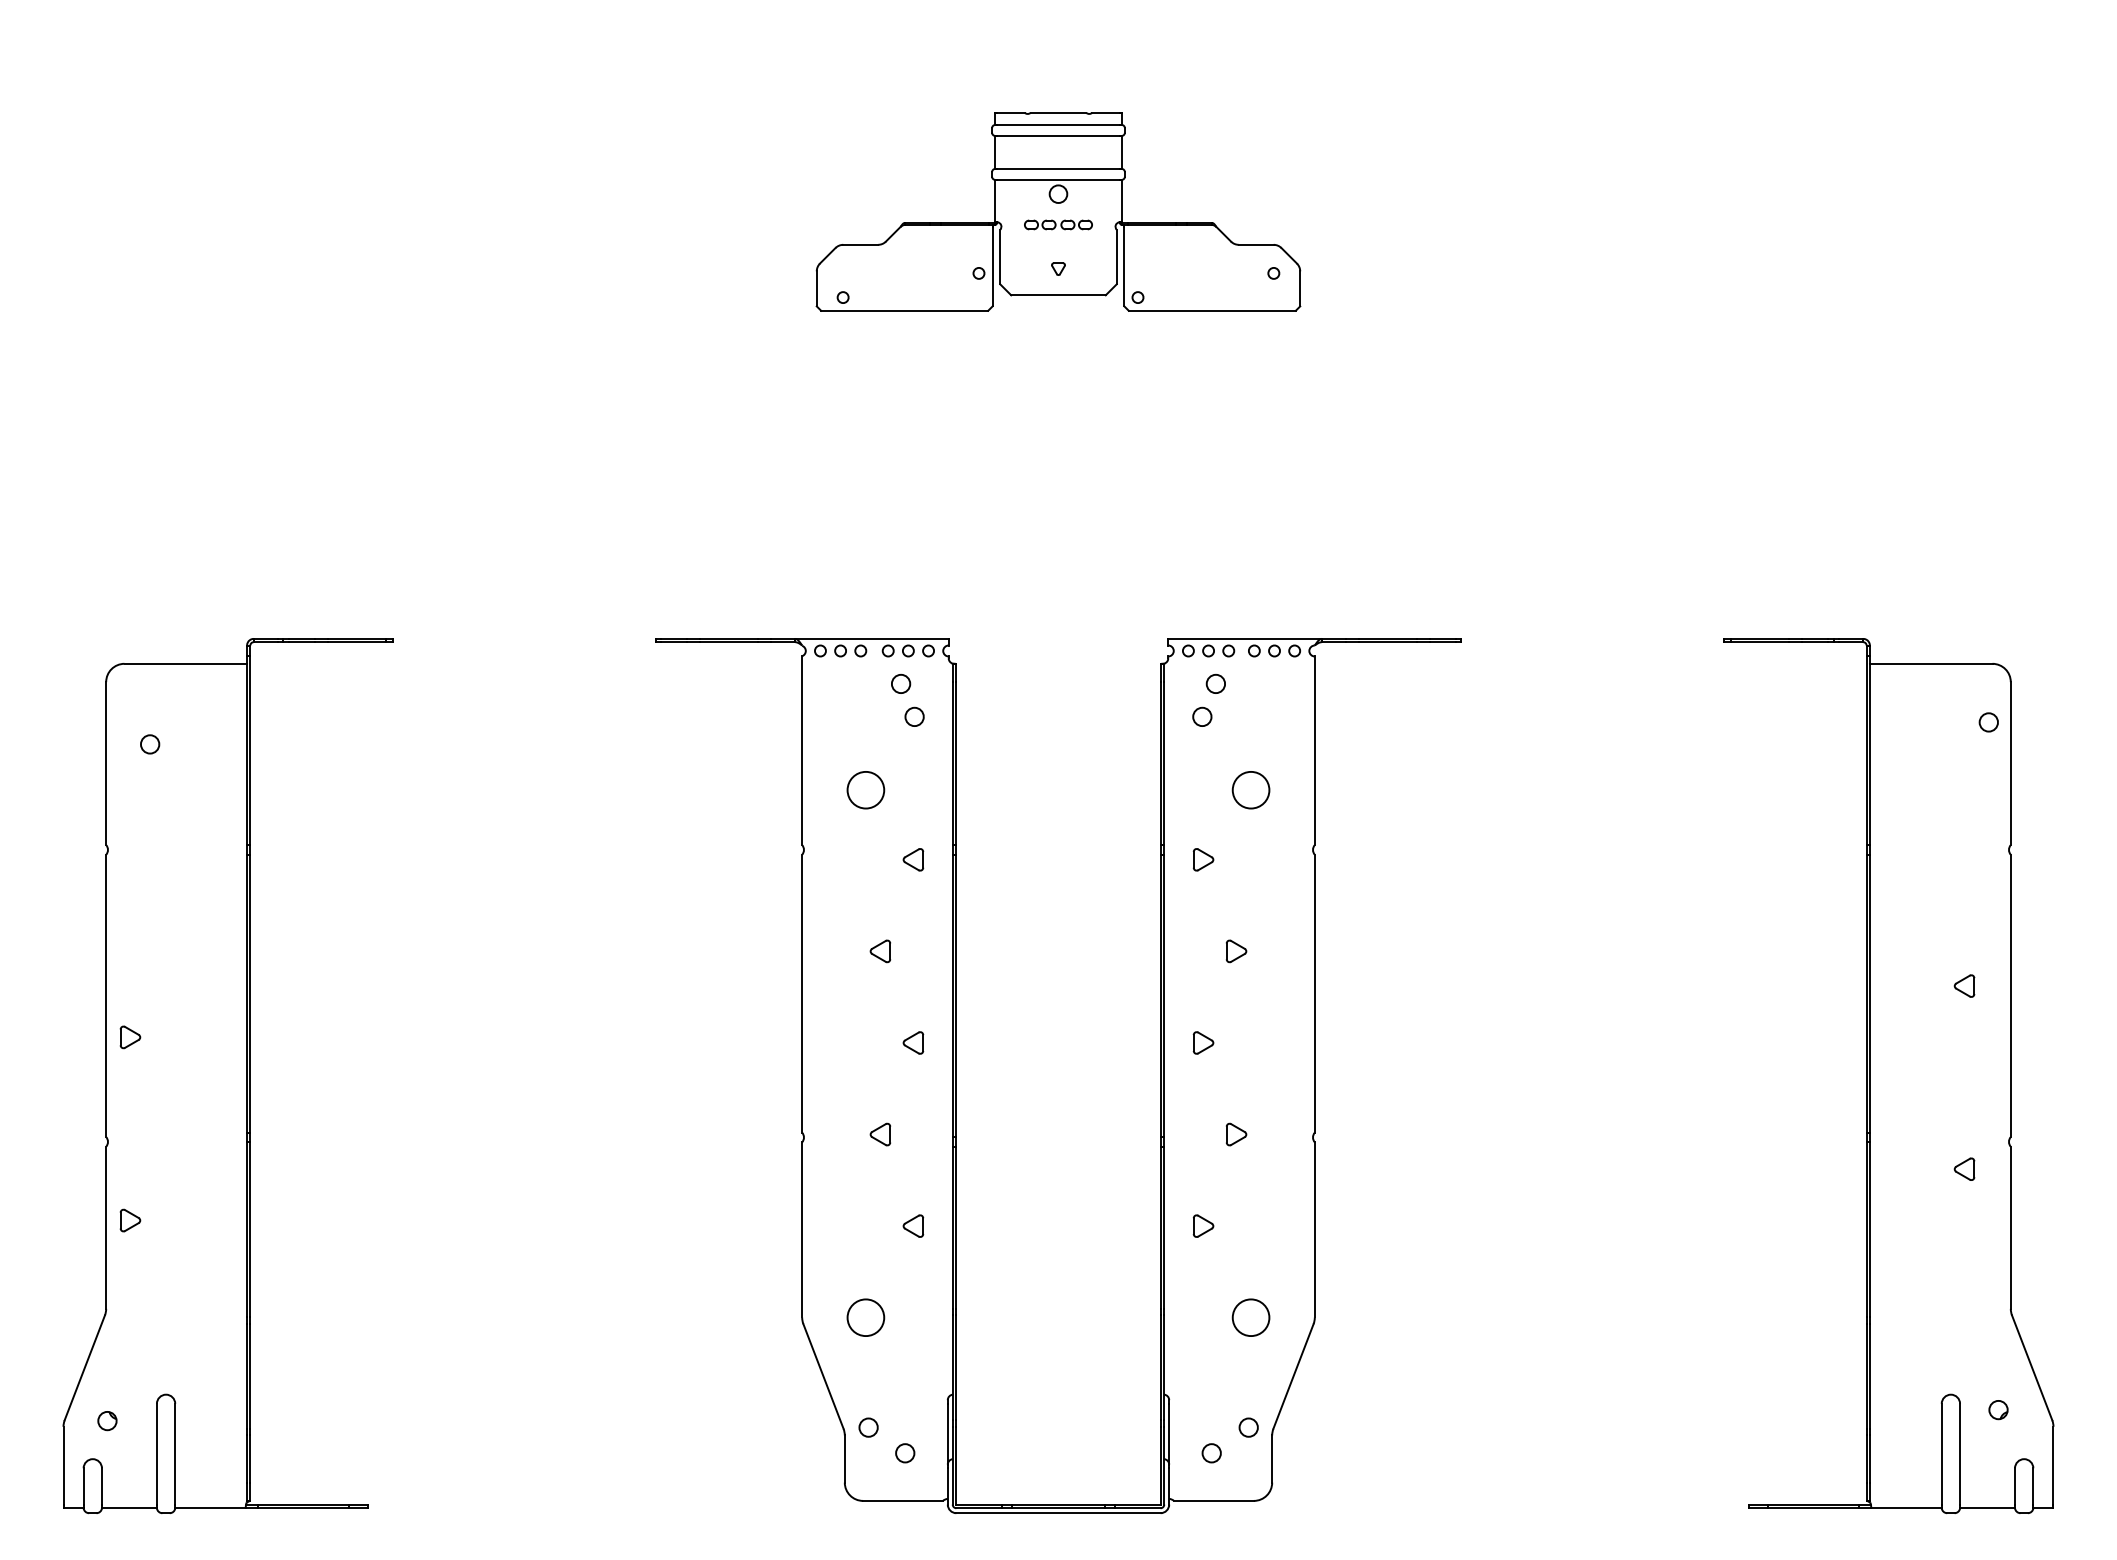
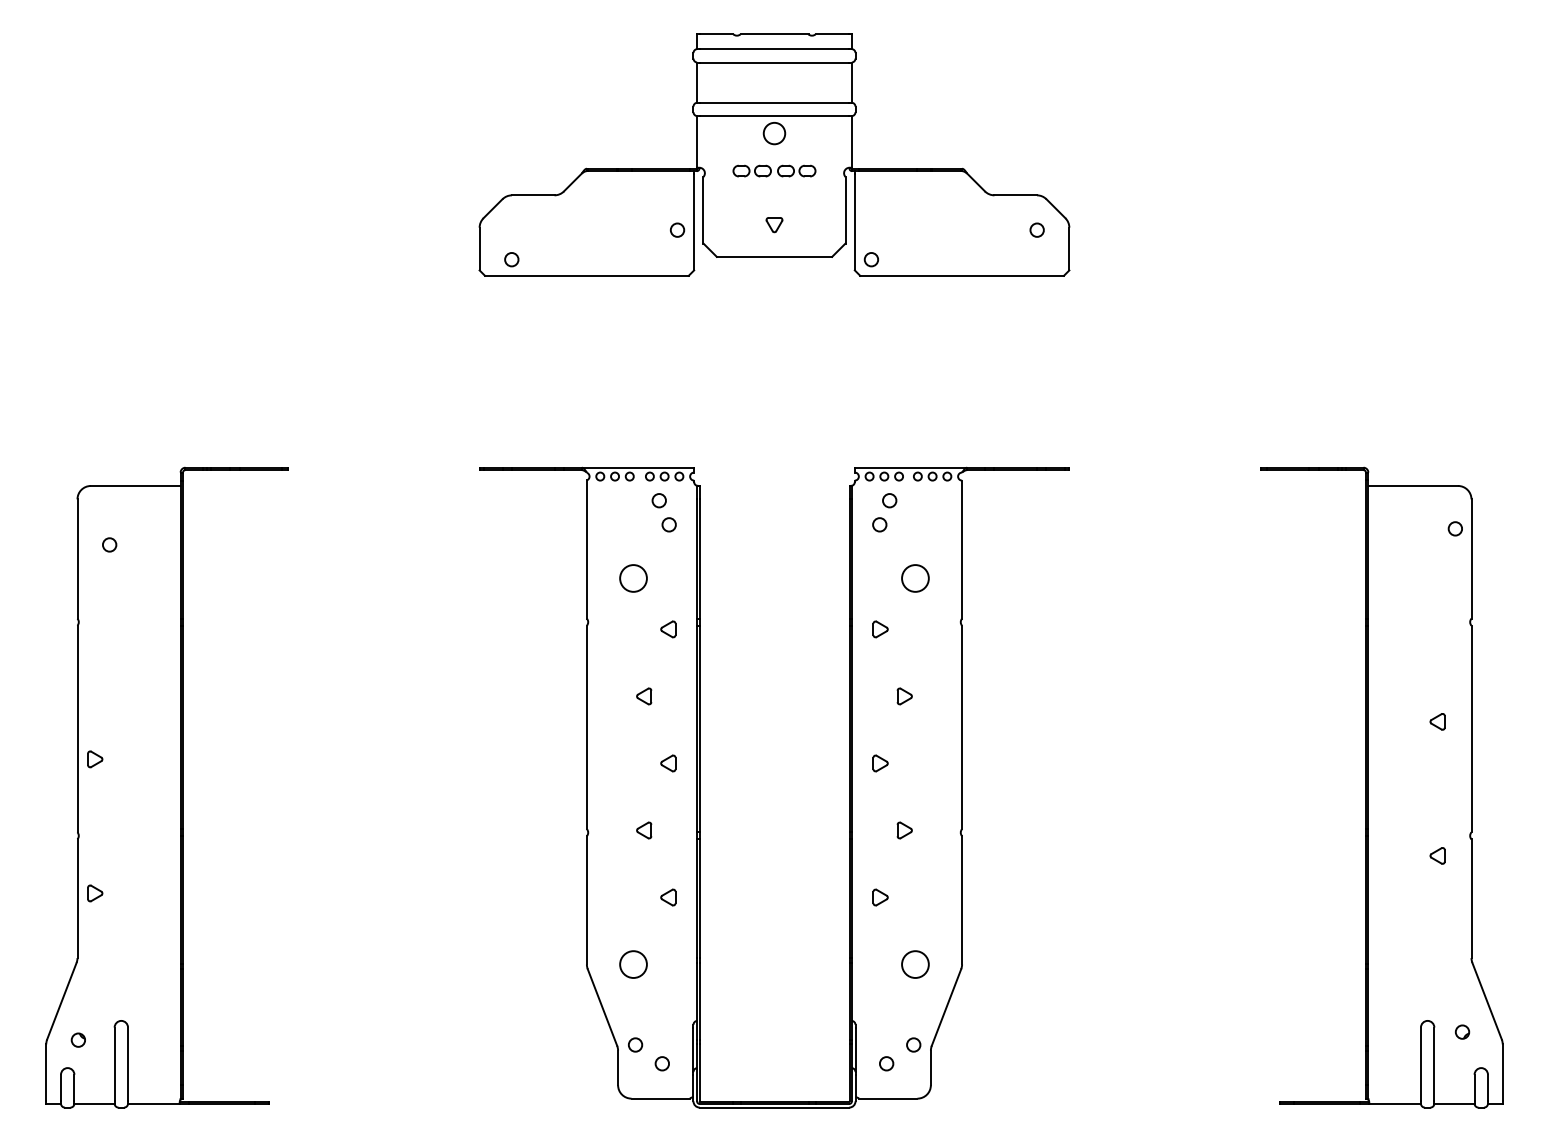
part: (1058, 211) -> (774, 154), size x1.67

